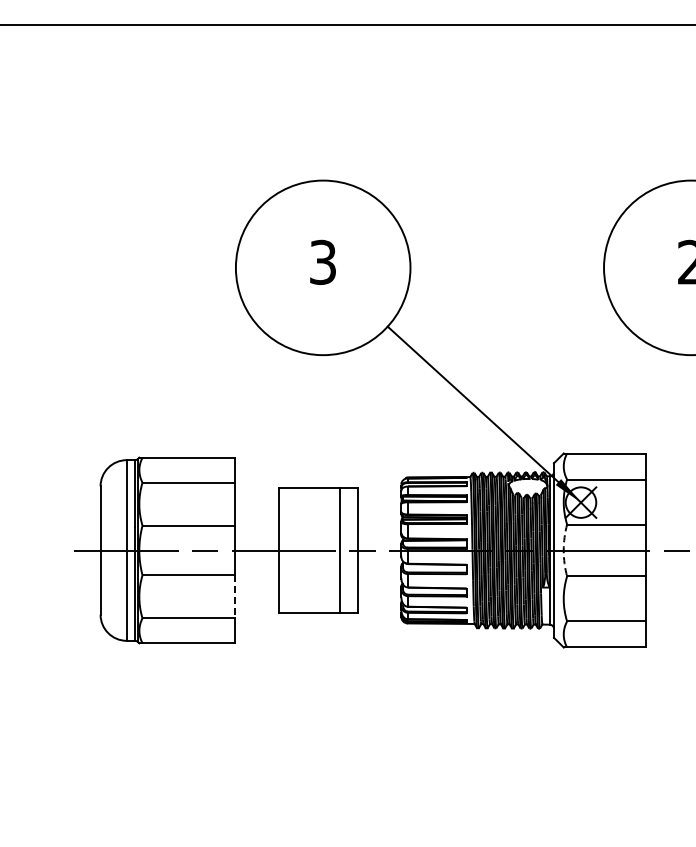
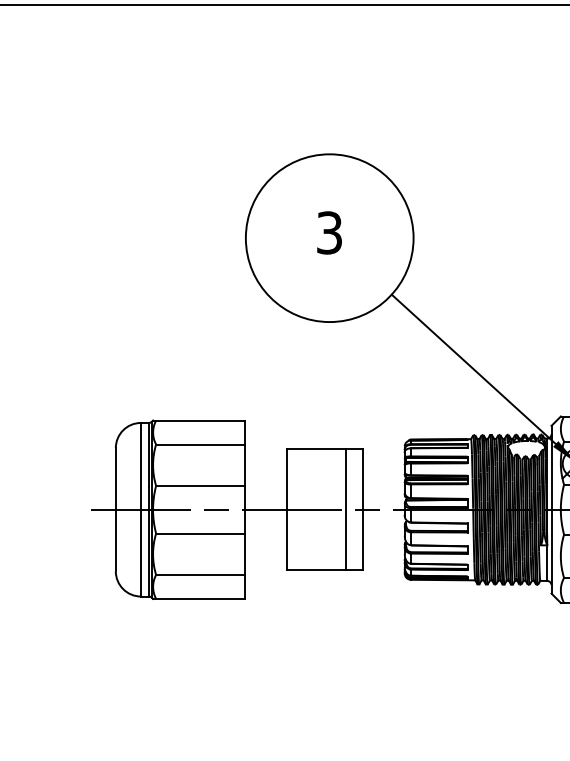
arc: (563, 550) -> (560, 509), dashed -> solid
line: (235, 596) -> (245, 553), dashed -> solid

